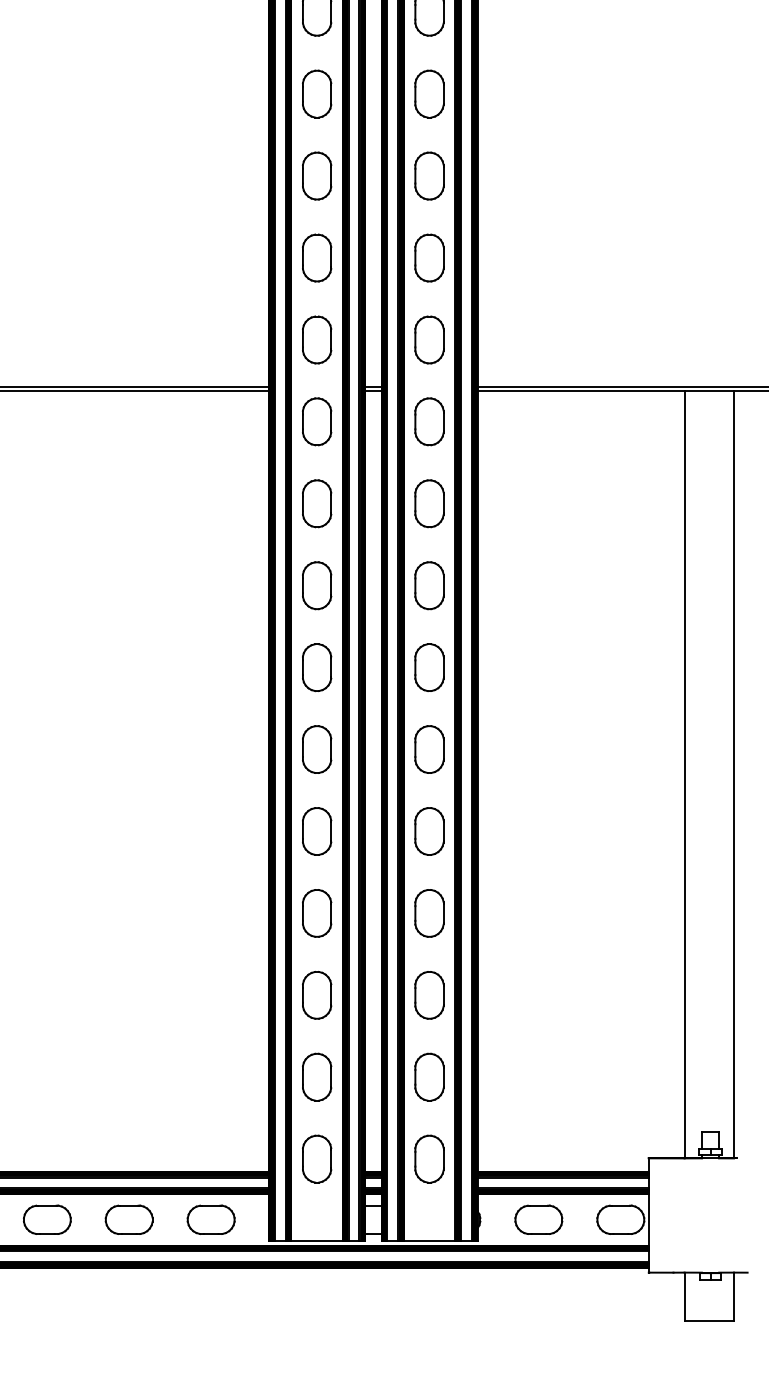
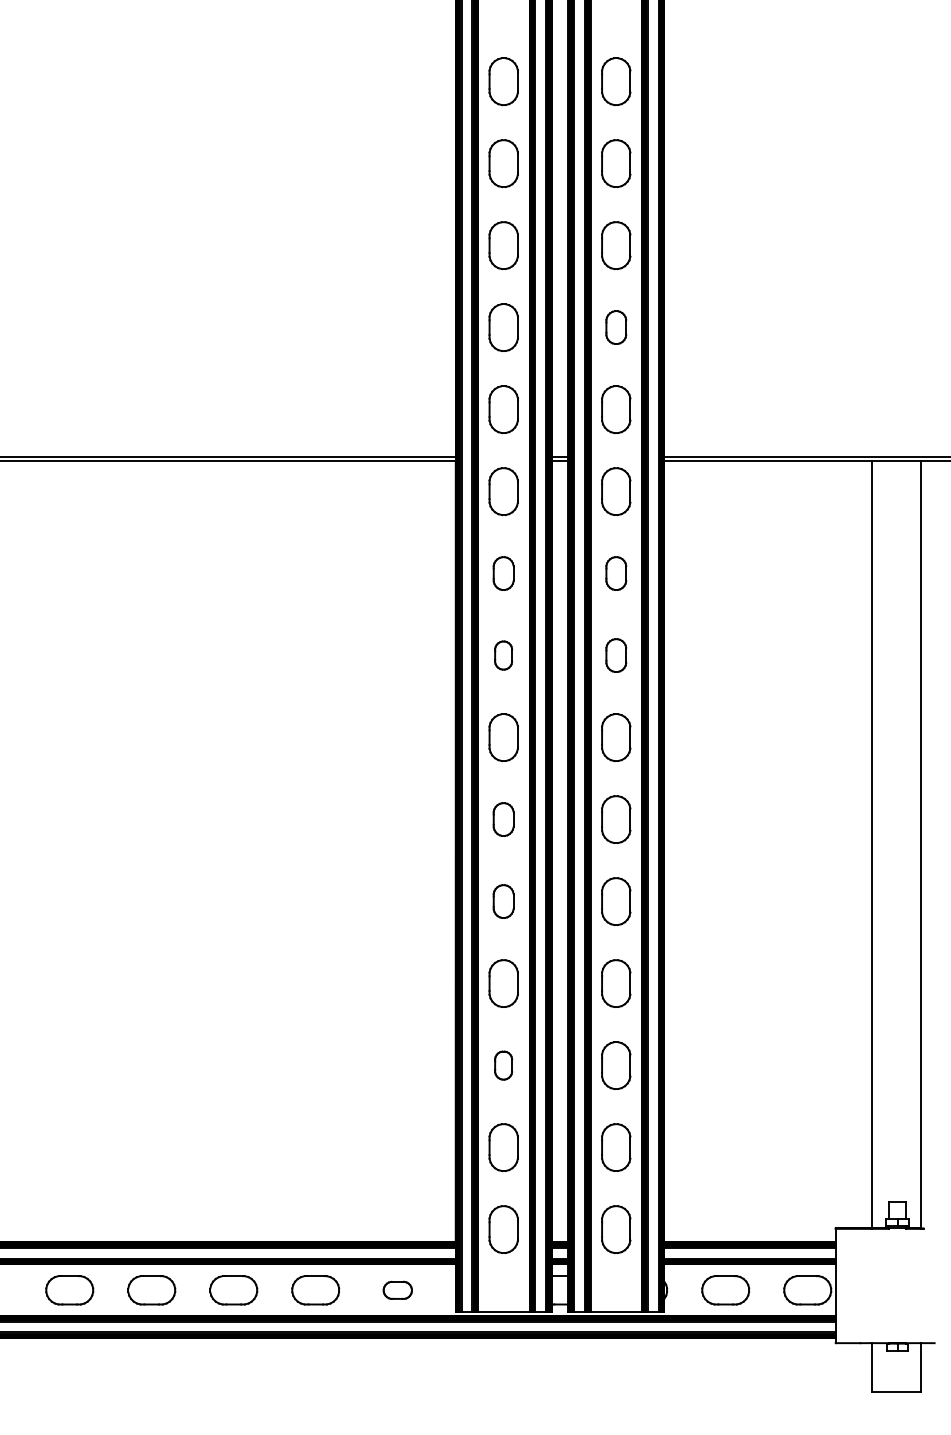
part: (429, 257) -> (616, 327), size x0.7
part: (316, 503) -> (503, 573), size x0.7
part: (429, 503) -> (616, 573), size x0.7
part: (316, 585) -> (503, 655), size x0.6
part: (429, 585) -> (616, 655), size x0.7
part: (316, 749) -> (503, 819), size x0.7
part: (316, 831) -> (503, 901), size x0.7
part: (316, 995) -> (503, 1065), size x0.6
part: (210, 1220) -> (397, 1290), size x0.6

